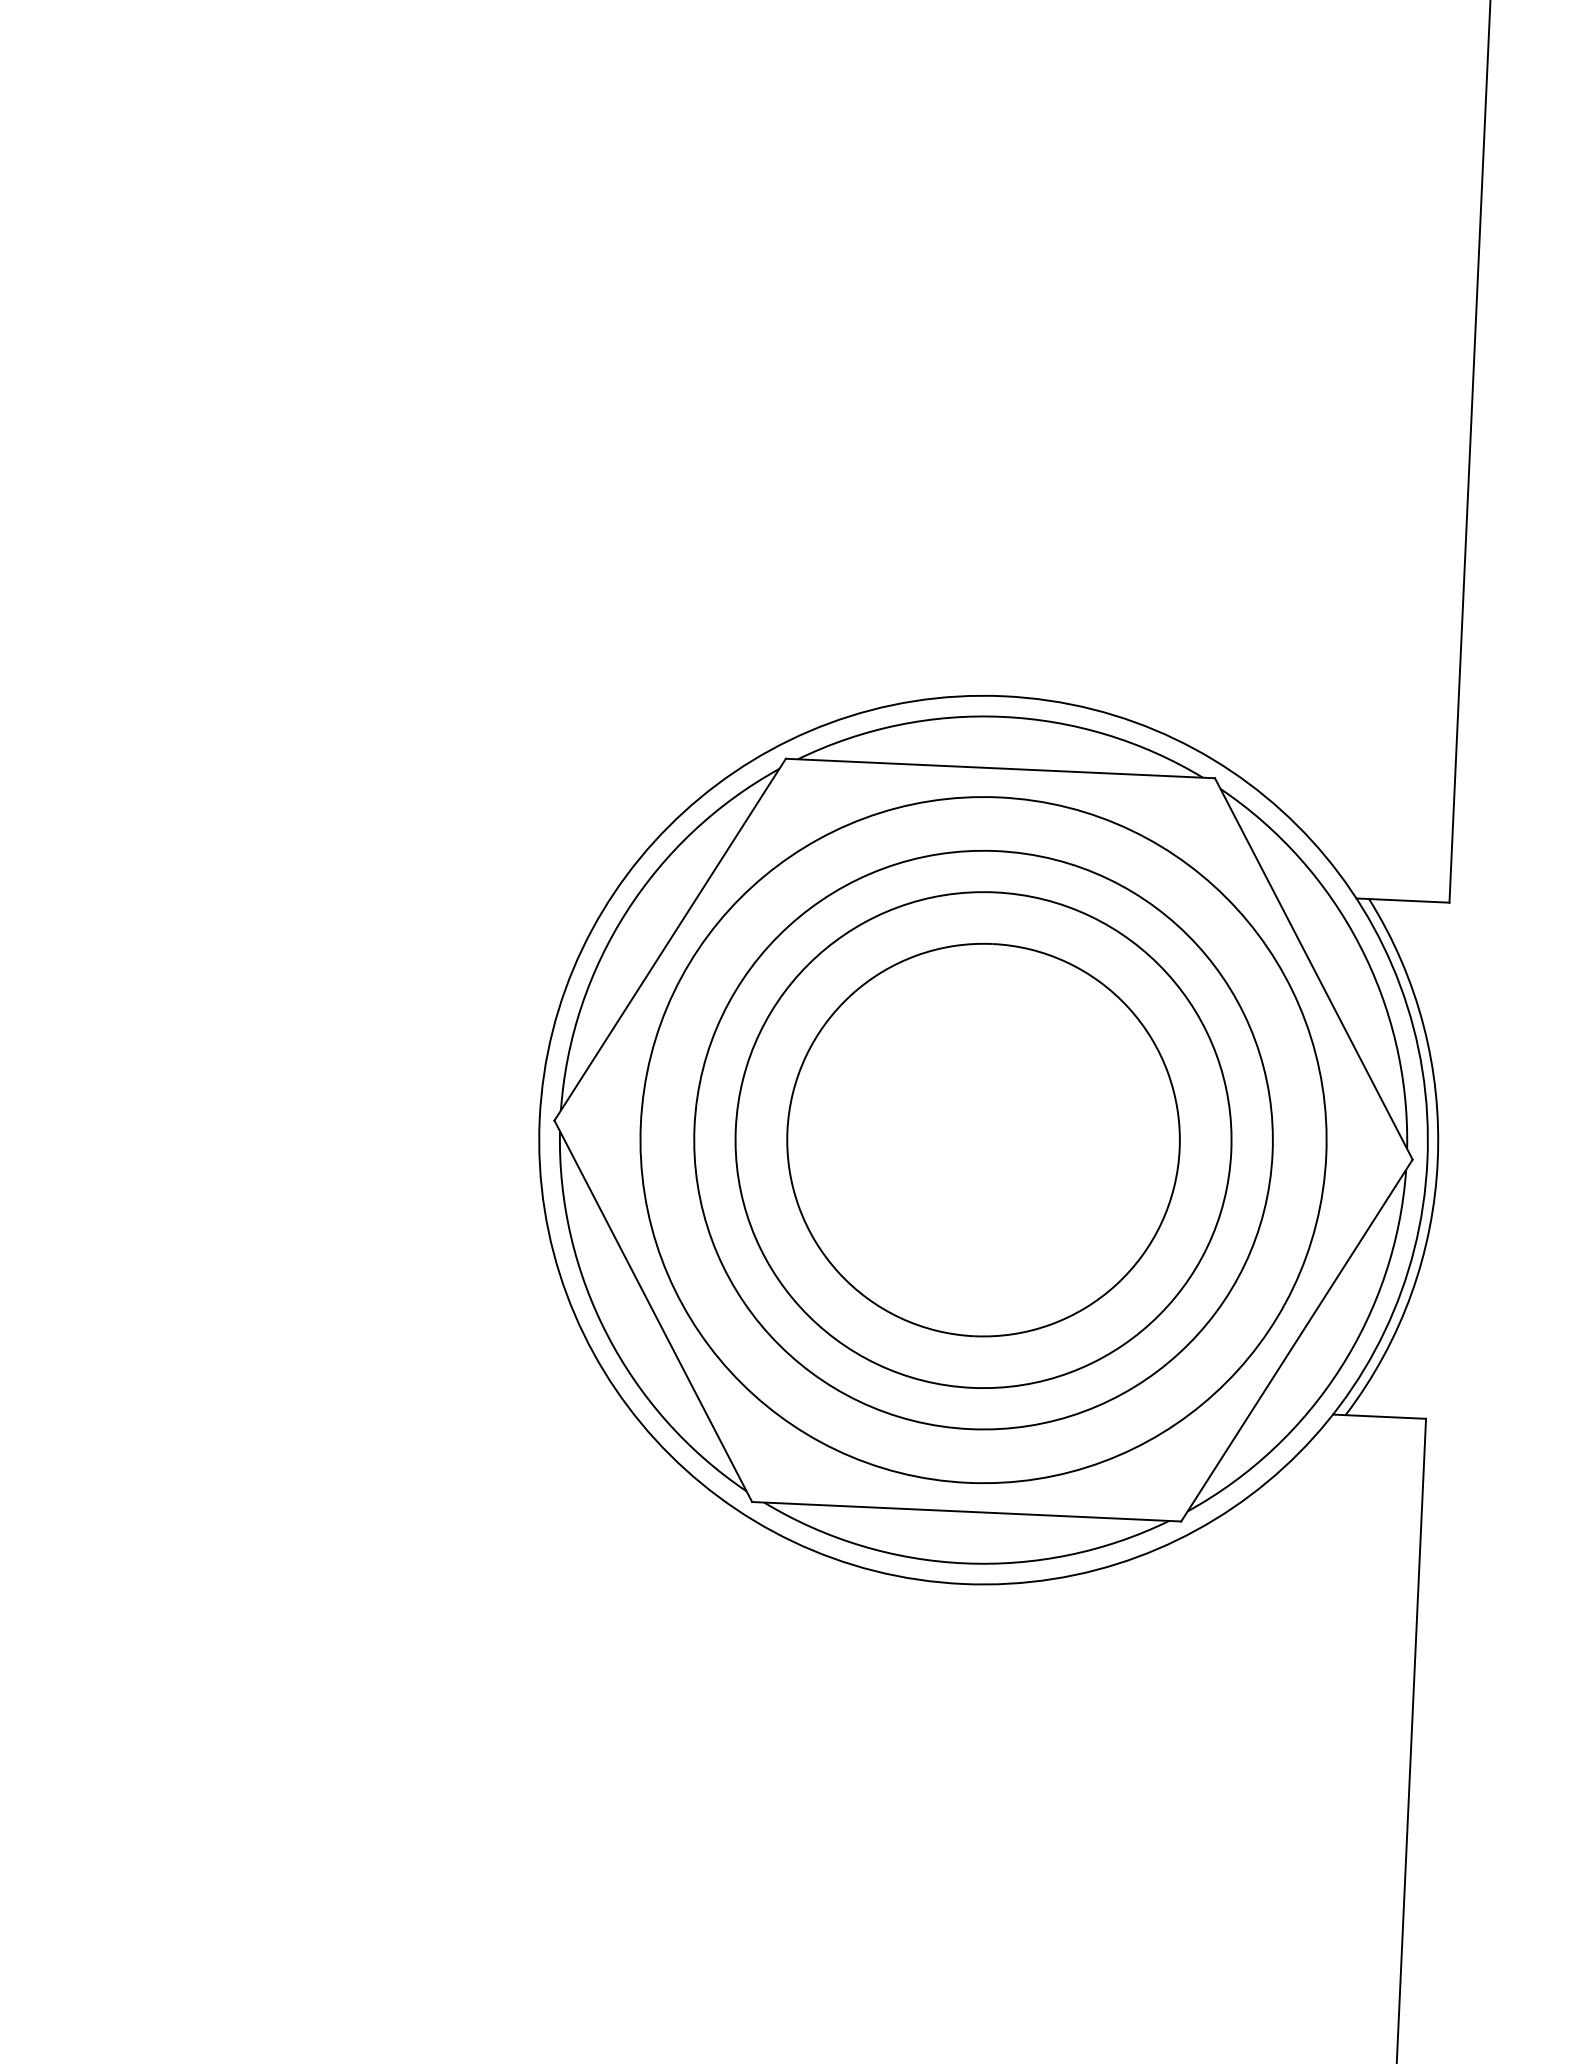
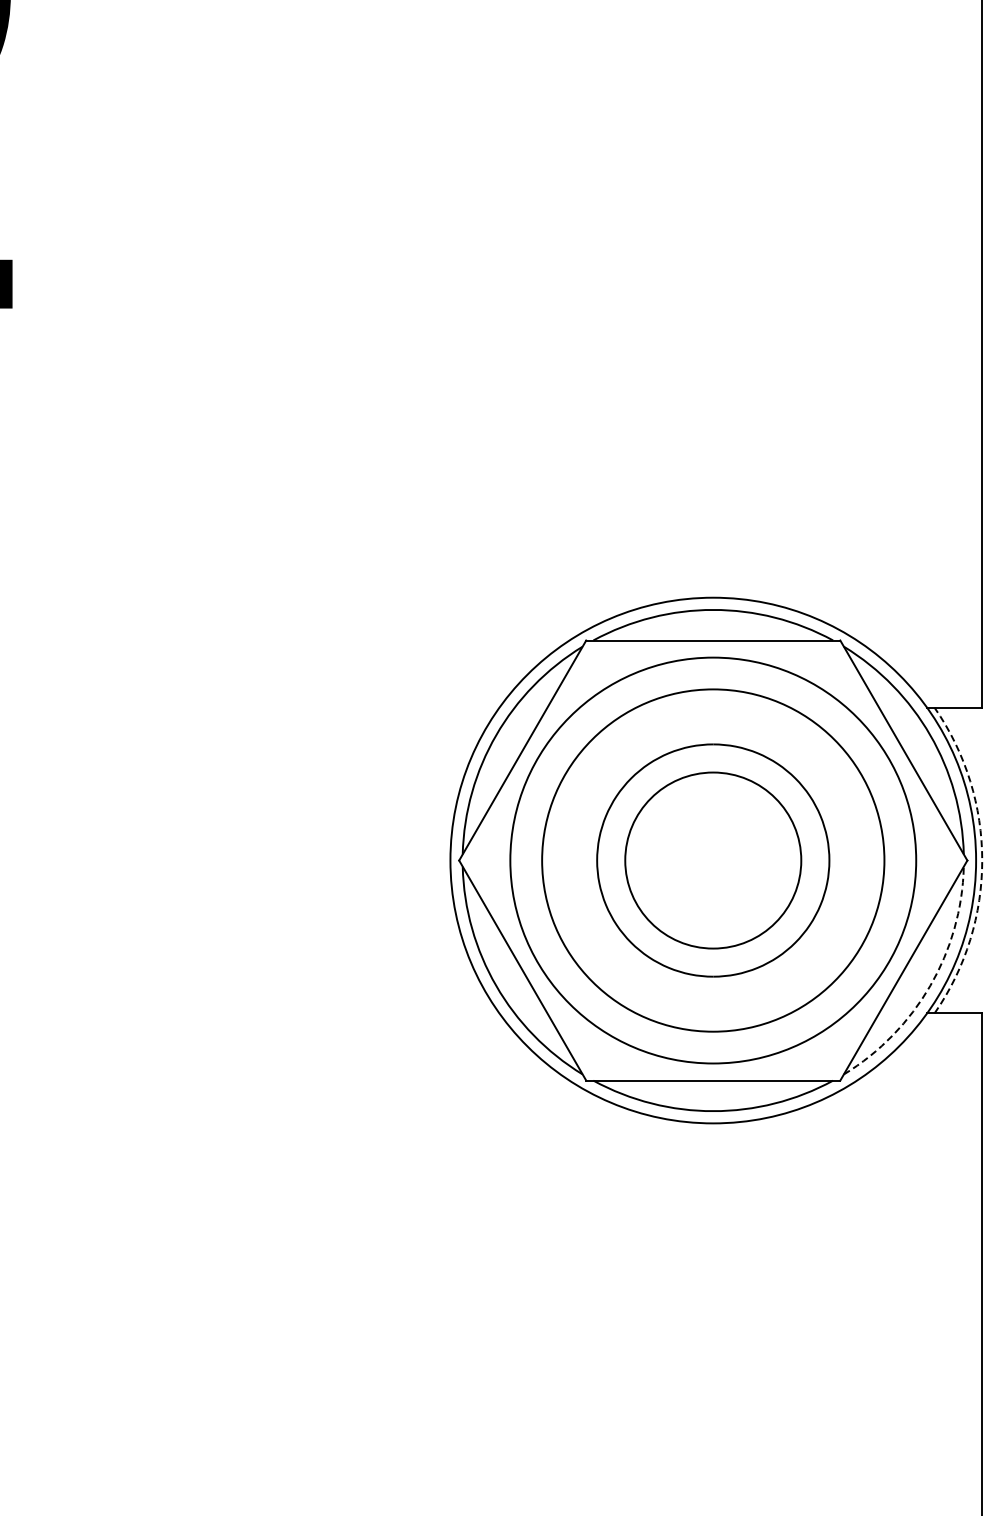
circle: (982, 1139) -> (712, 860), size x0.6
arc: (1438, 1160) -> (982, 860), solid -> dashed
arc: (1340, 1367) -> (930, 985), solid -> dashed

